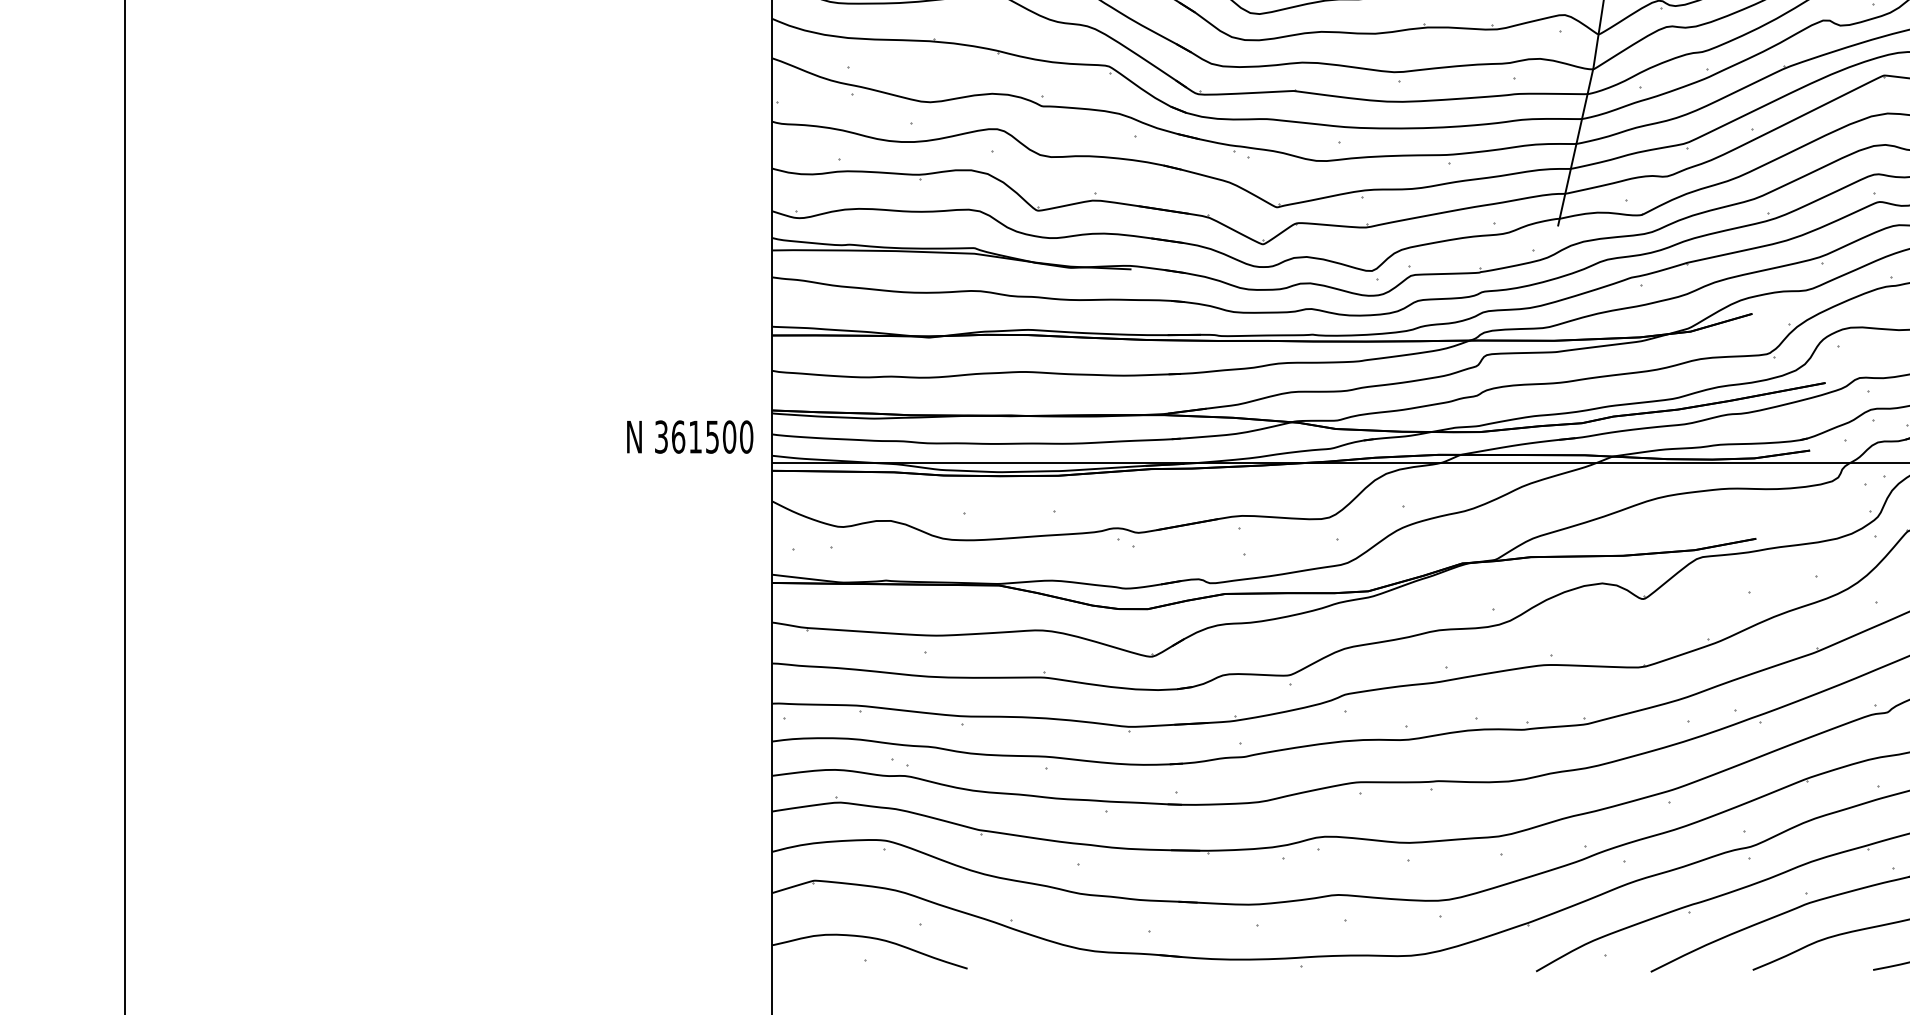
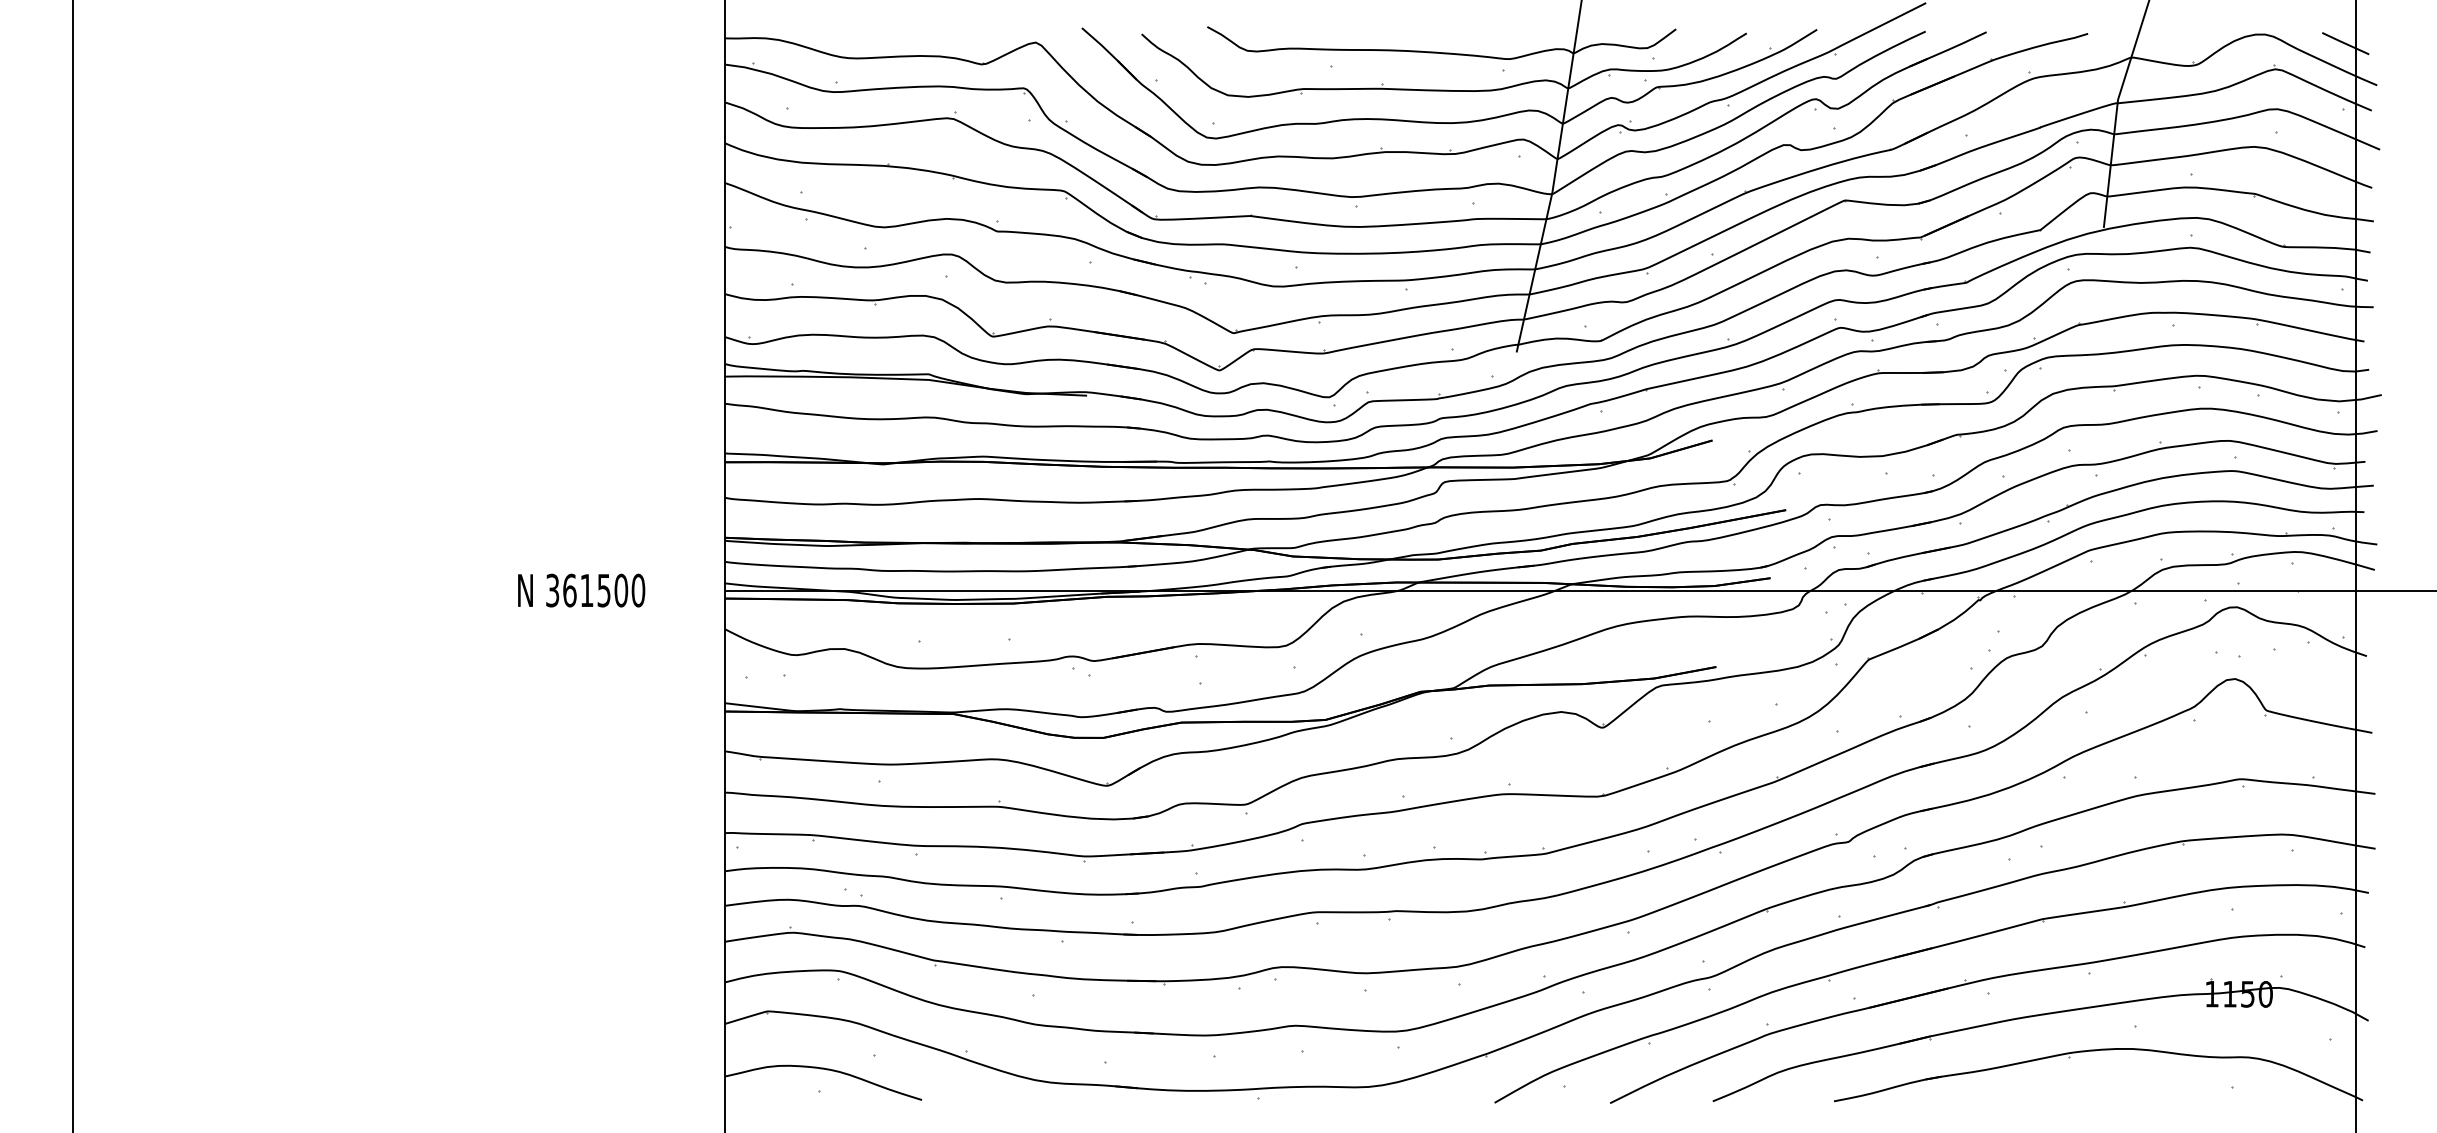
text: (690, 436) -> (581, 590), moved

